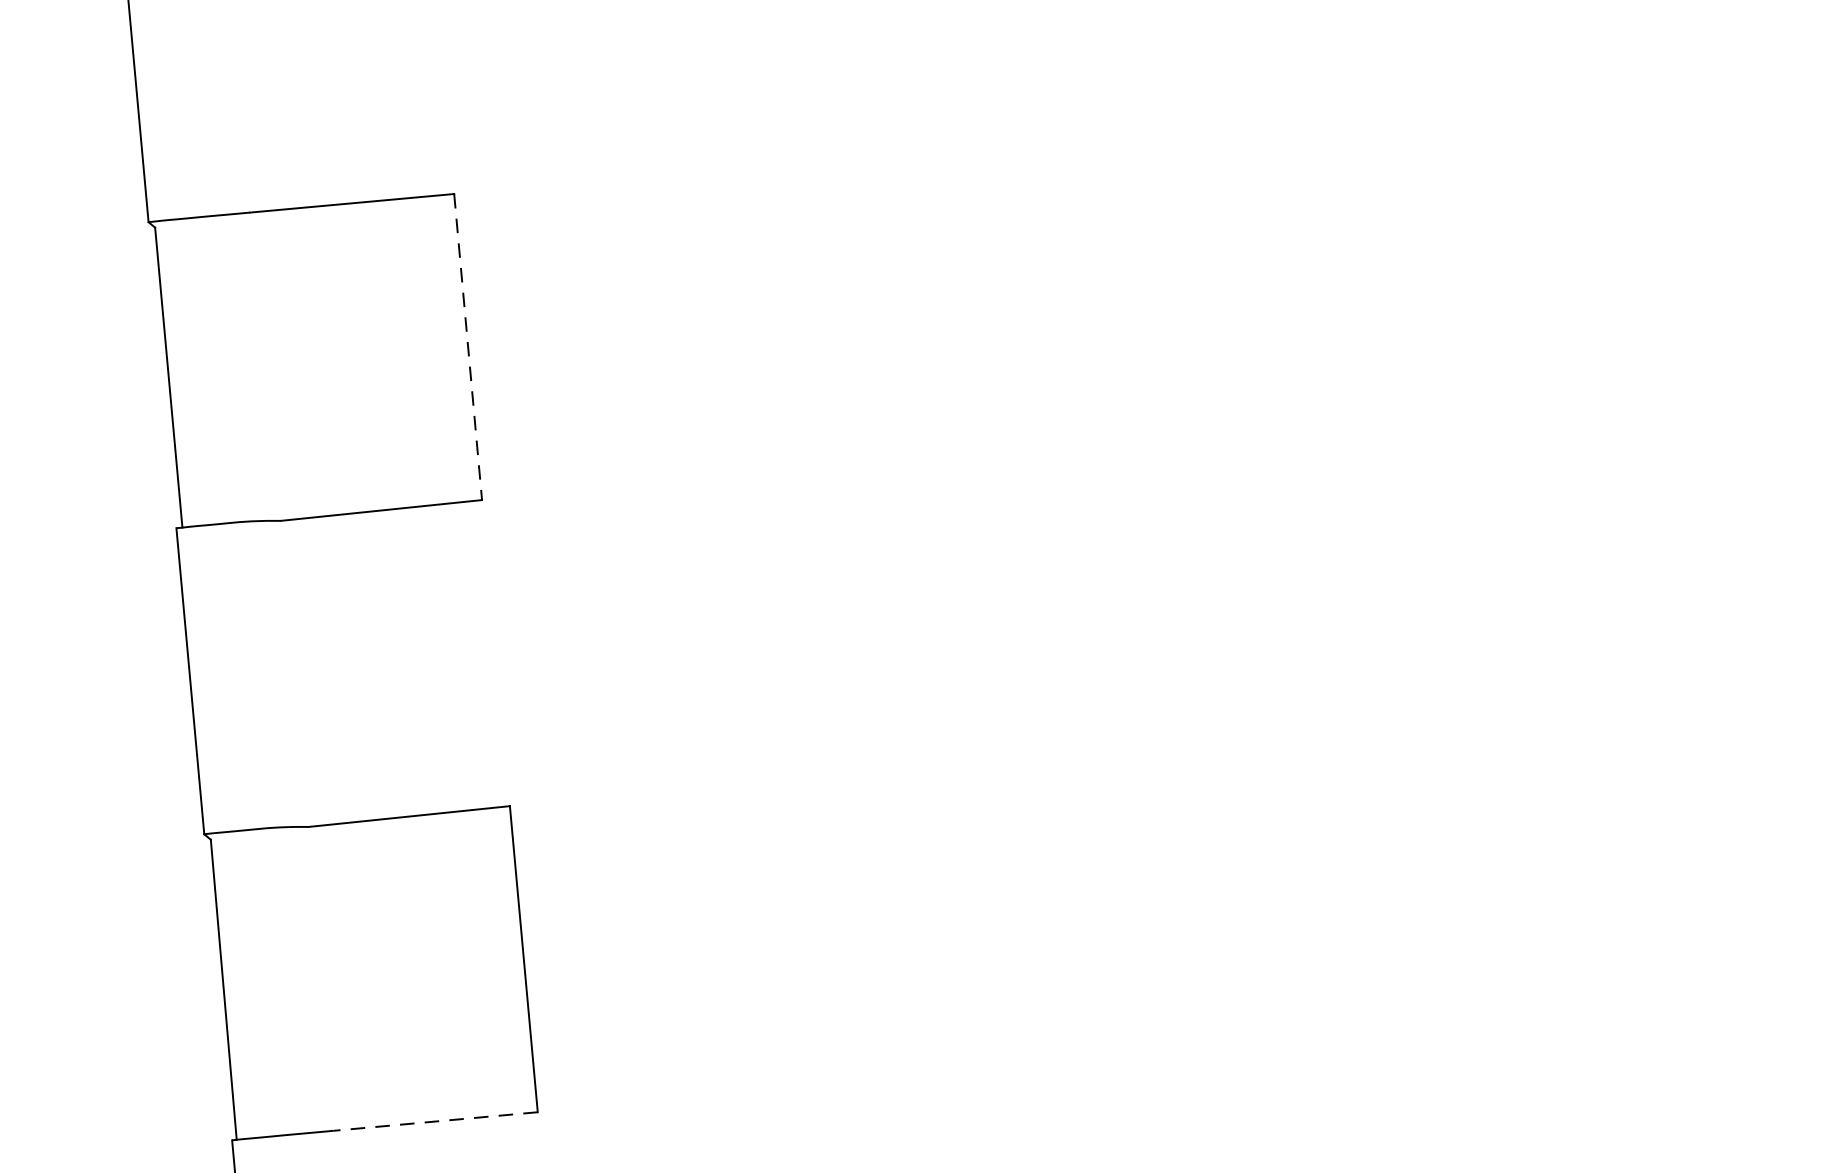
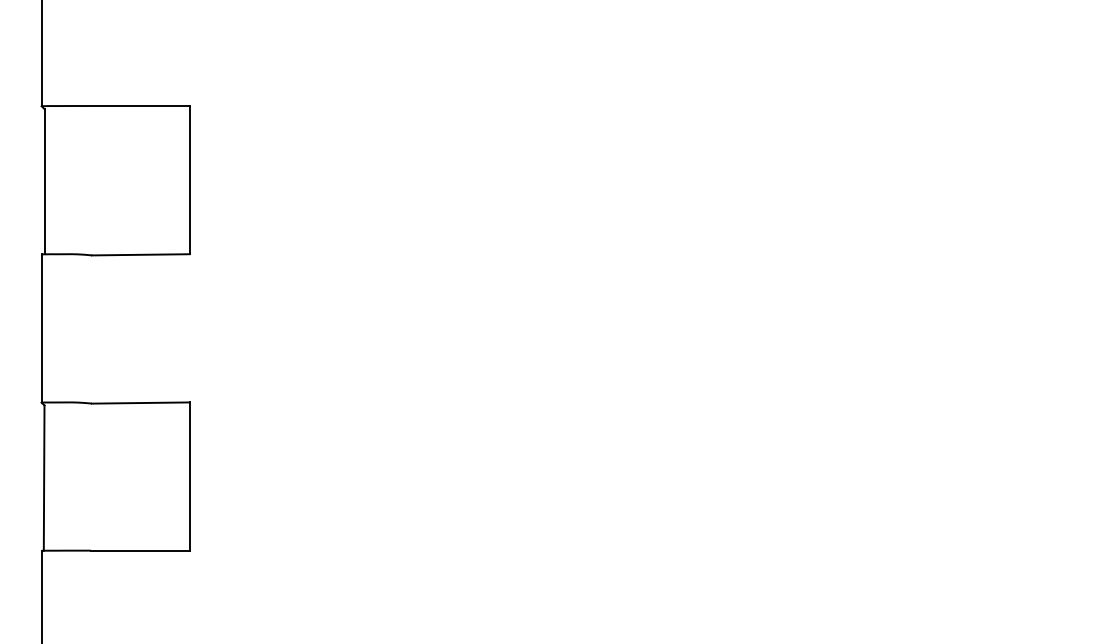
line: (467, 347) -> (189, 180), dashed -> solid
line: (434, 1121) -> (139, 550), dashed -> solid

